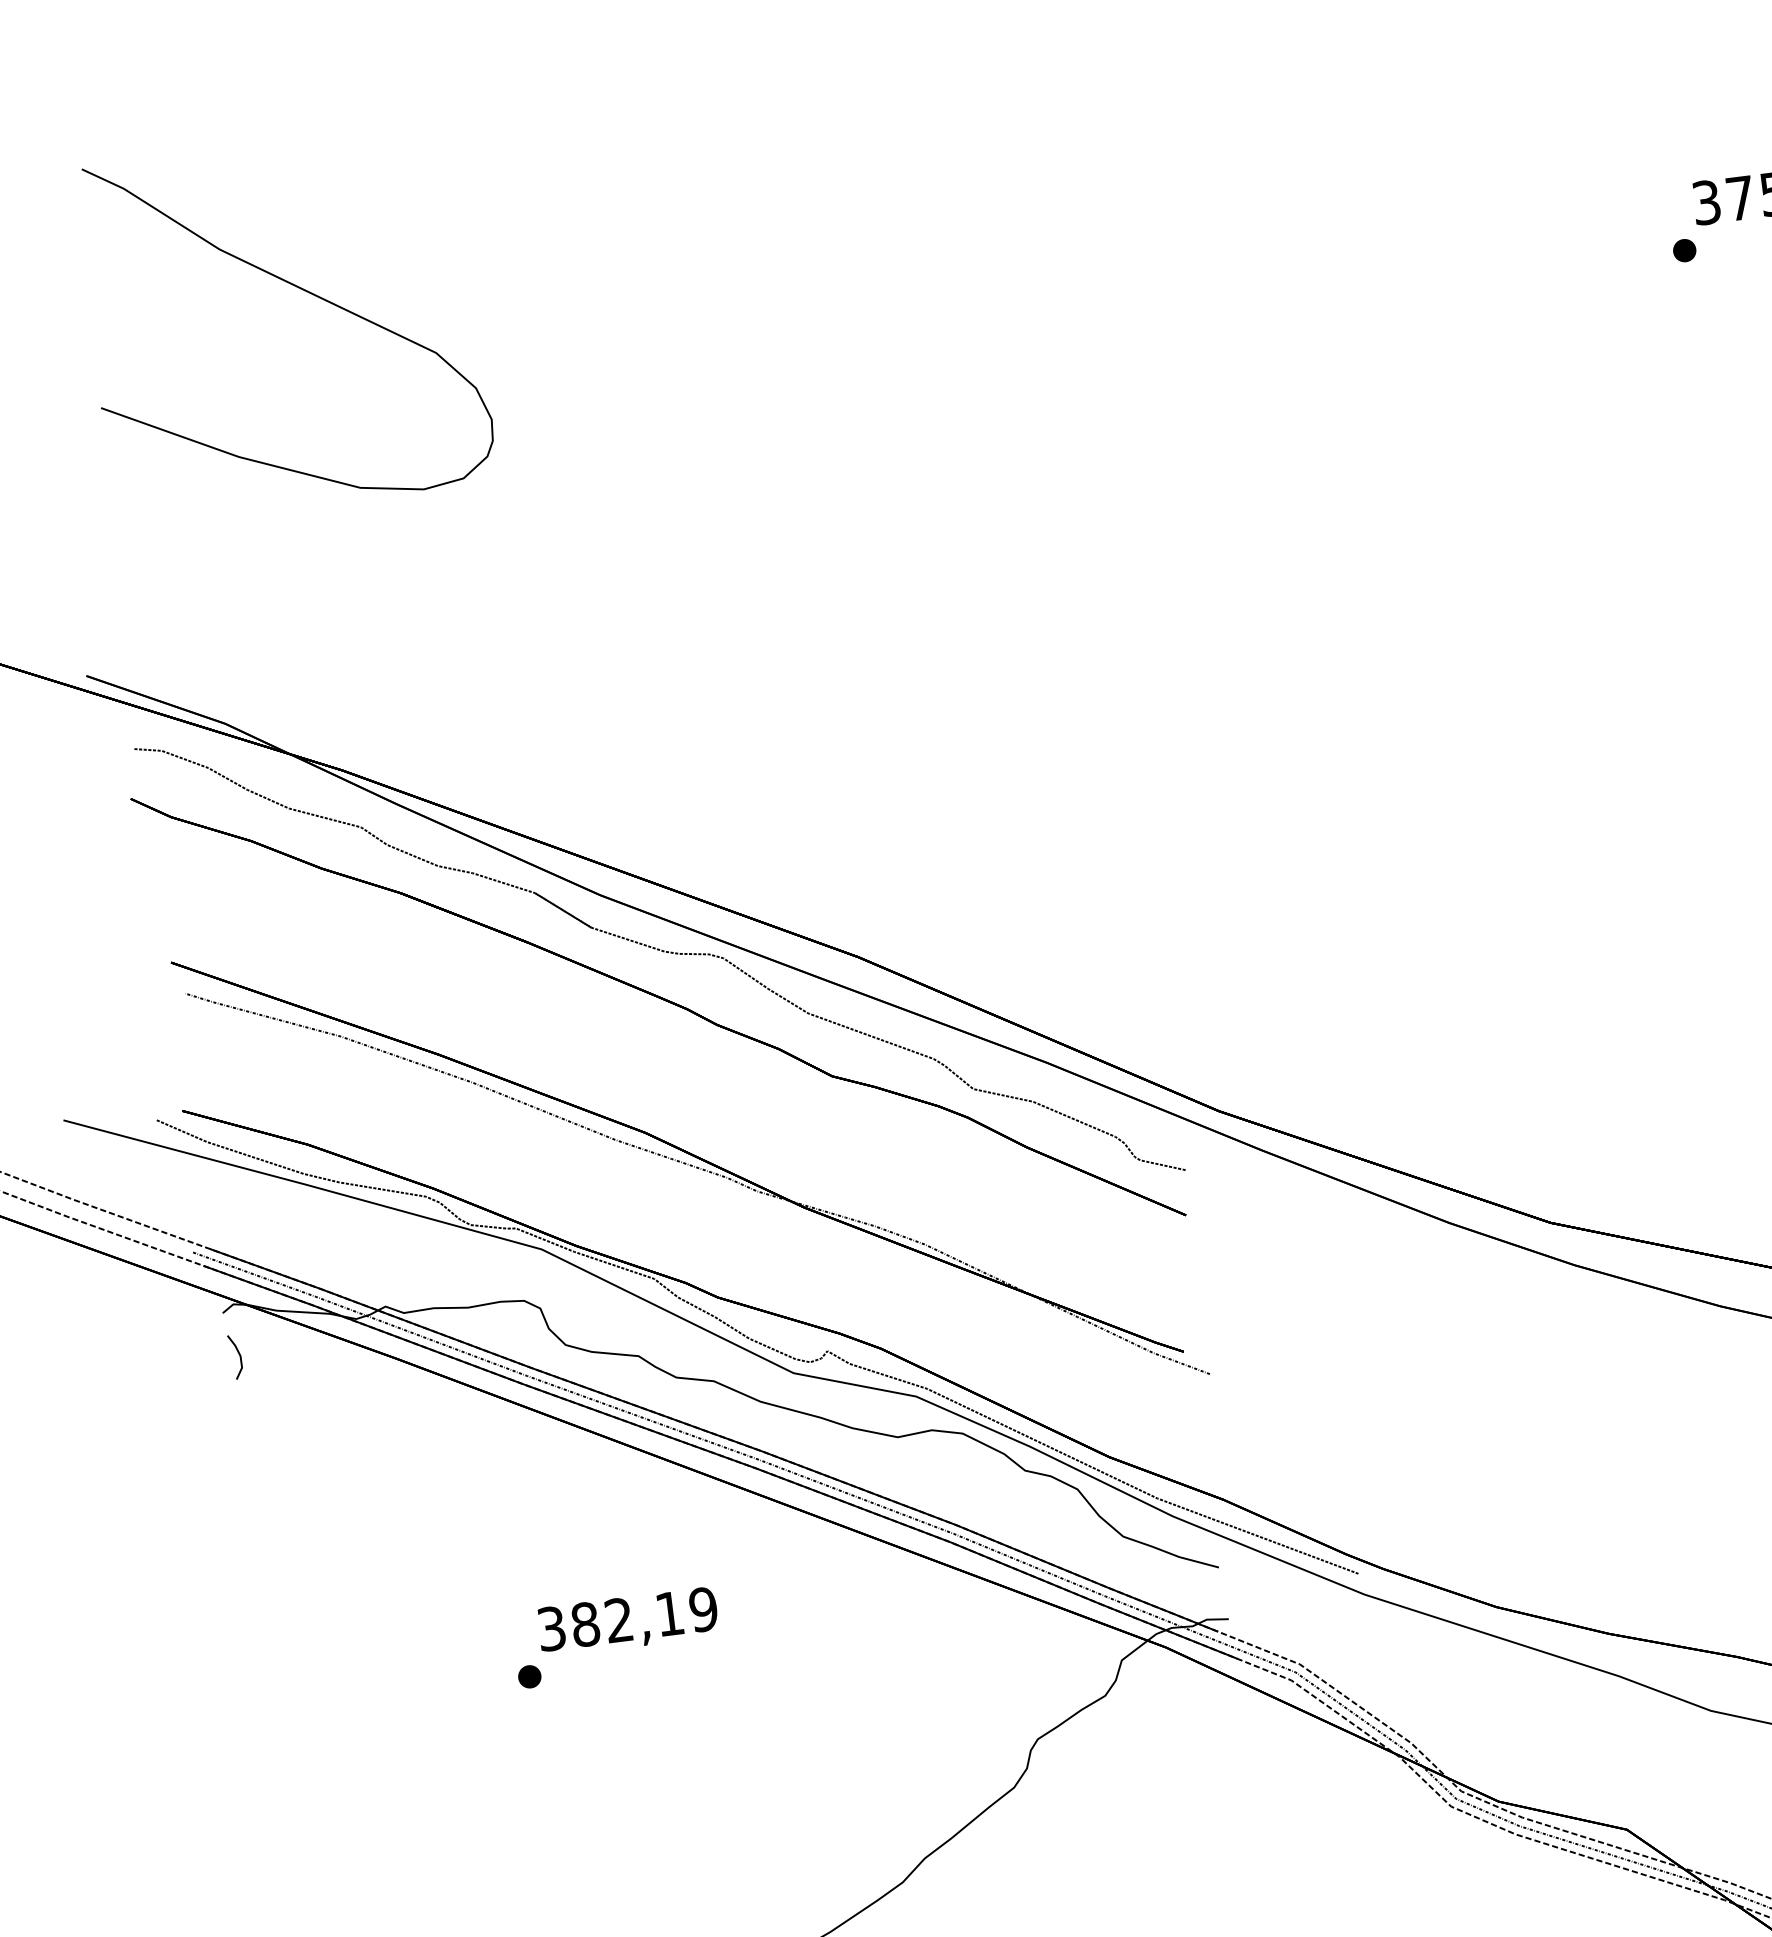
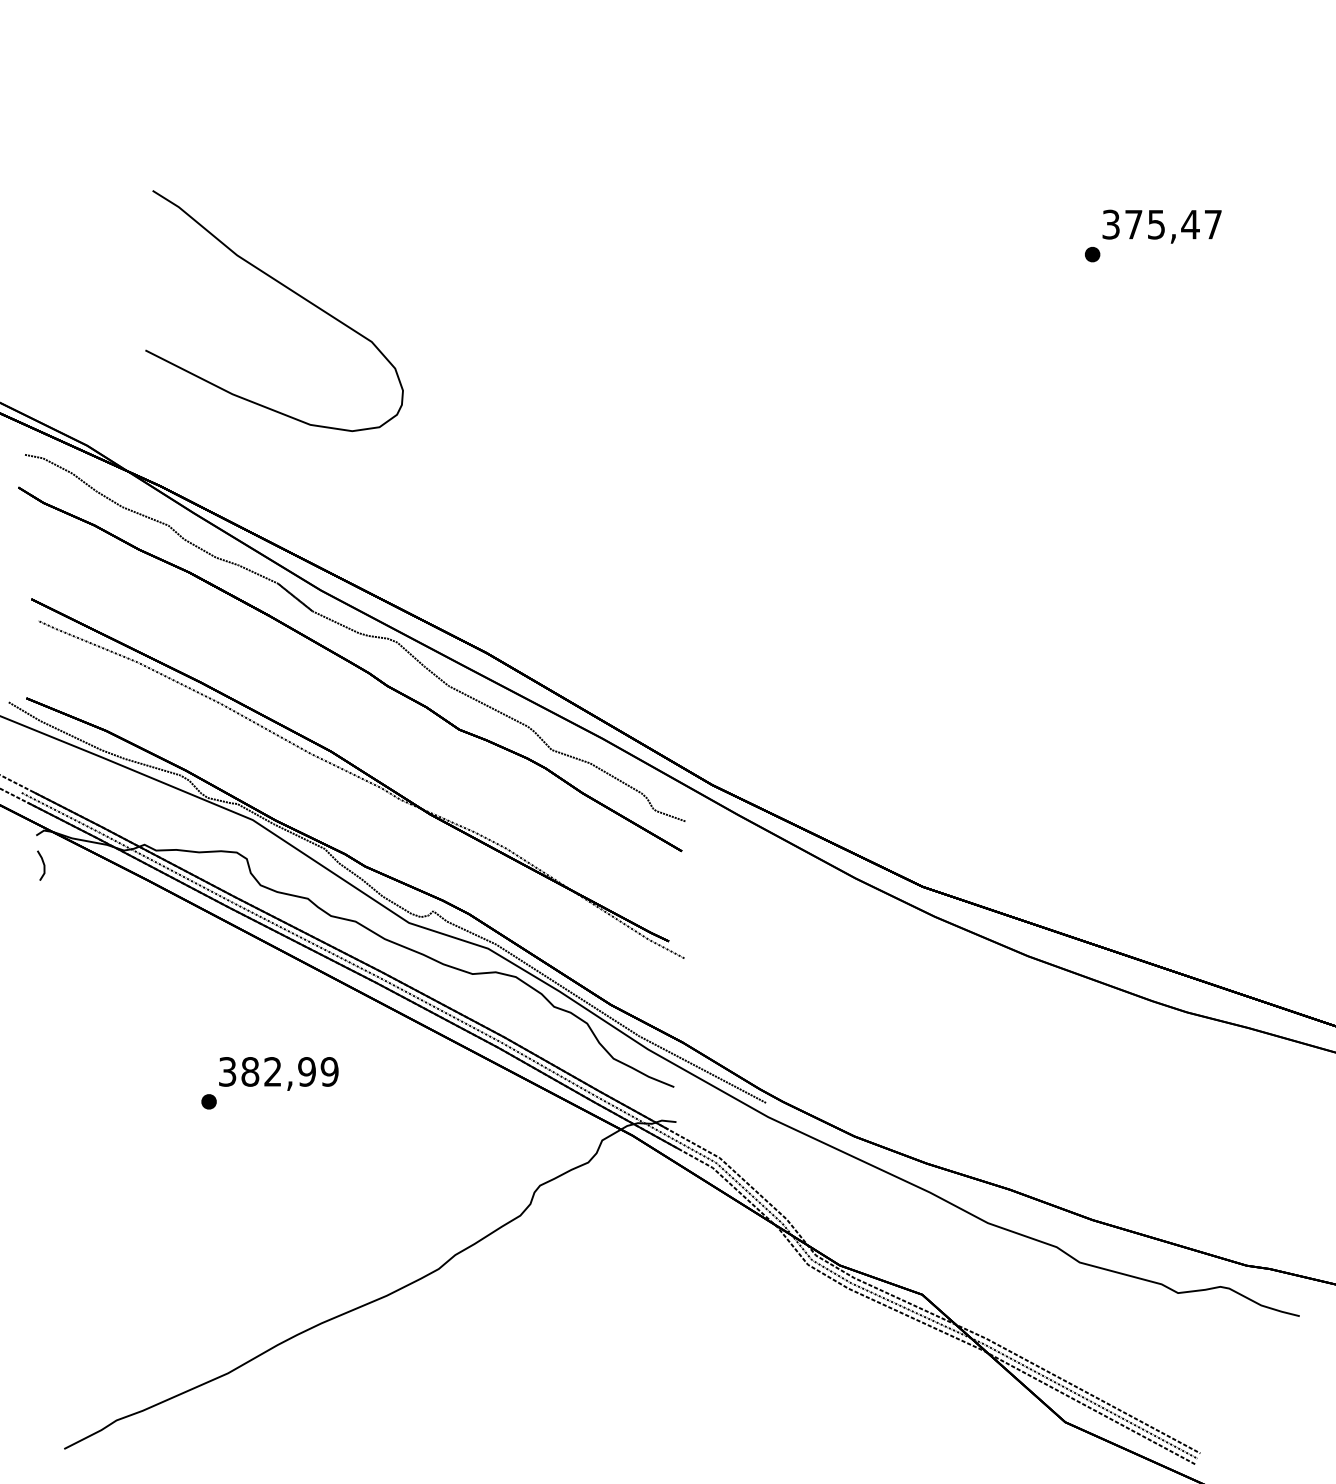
curve: (304, 291) -> (289, 290), moved
text: (668, 1613) -> (306, 1071), 382,19 -> 382,99

